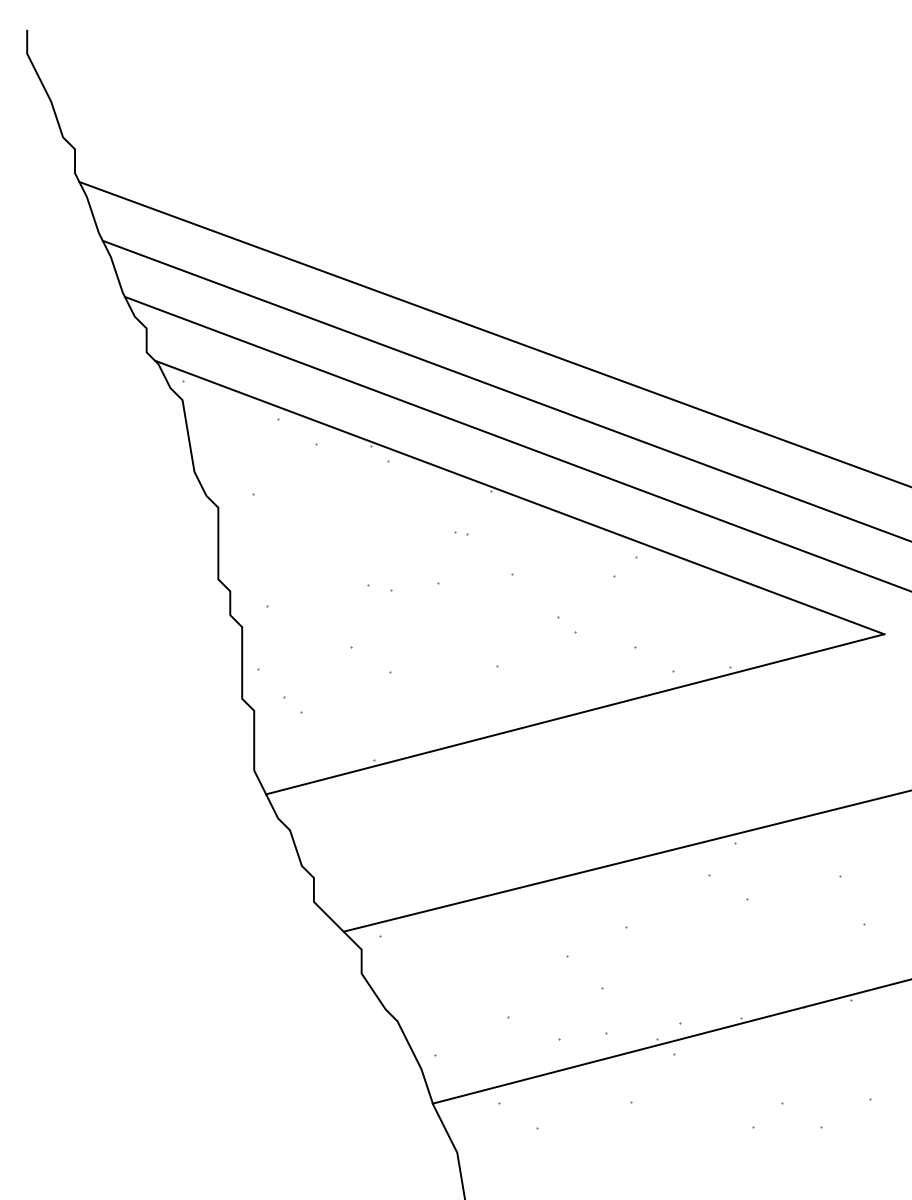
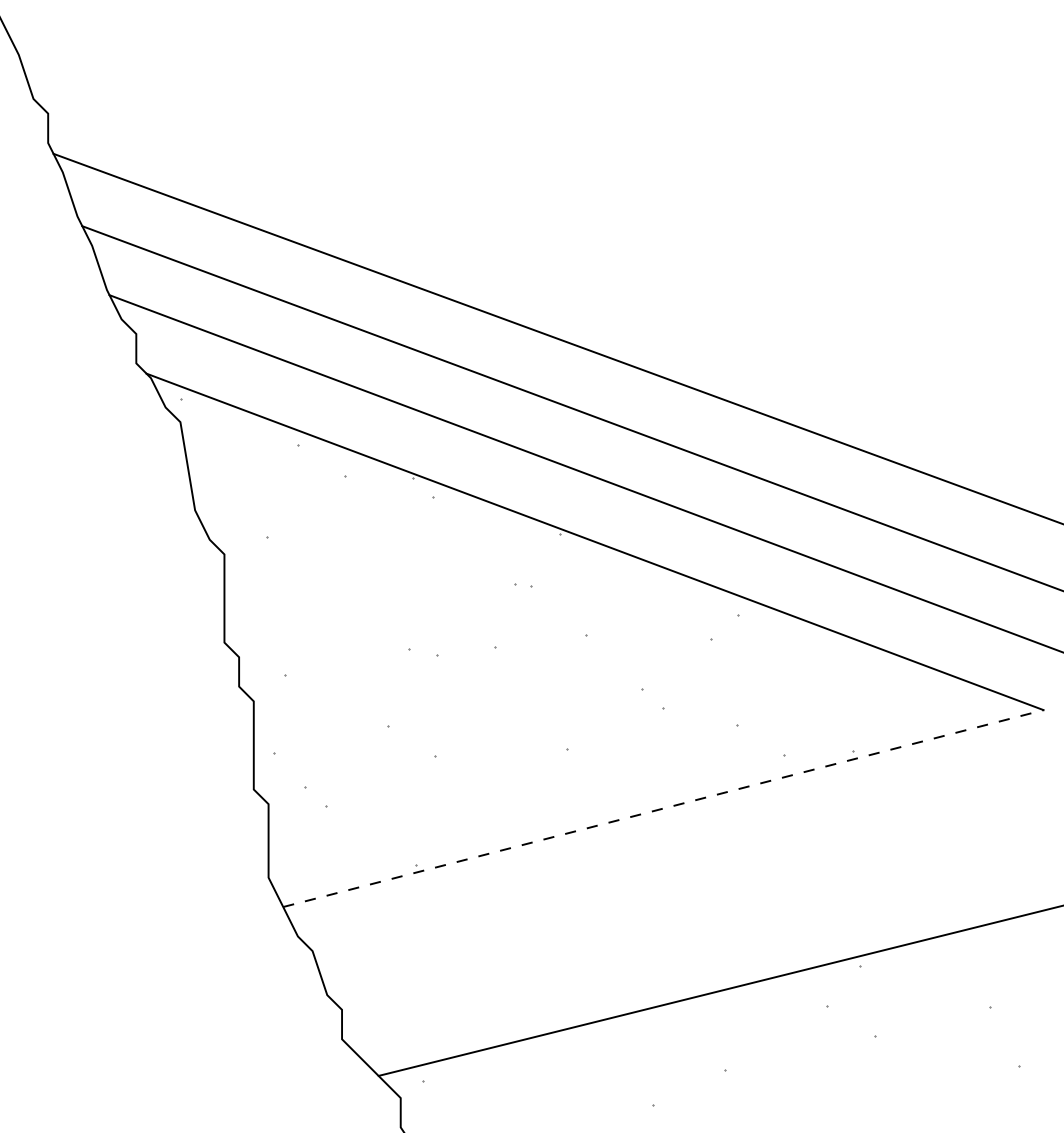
line: (575, 714) -> (663, 808), solid -> dashed

